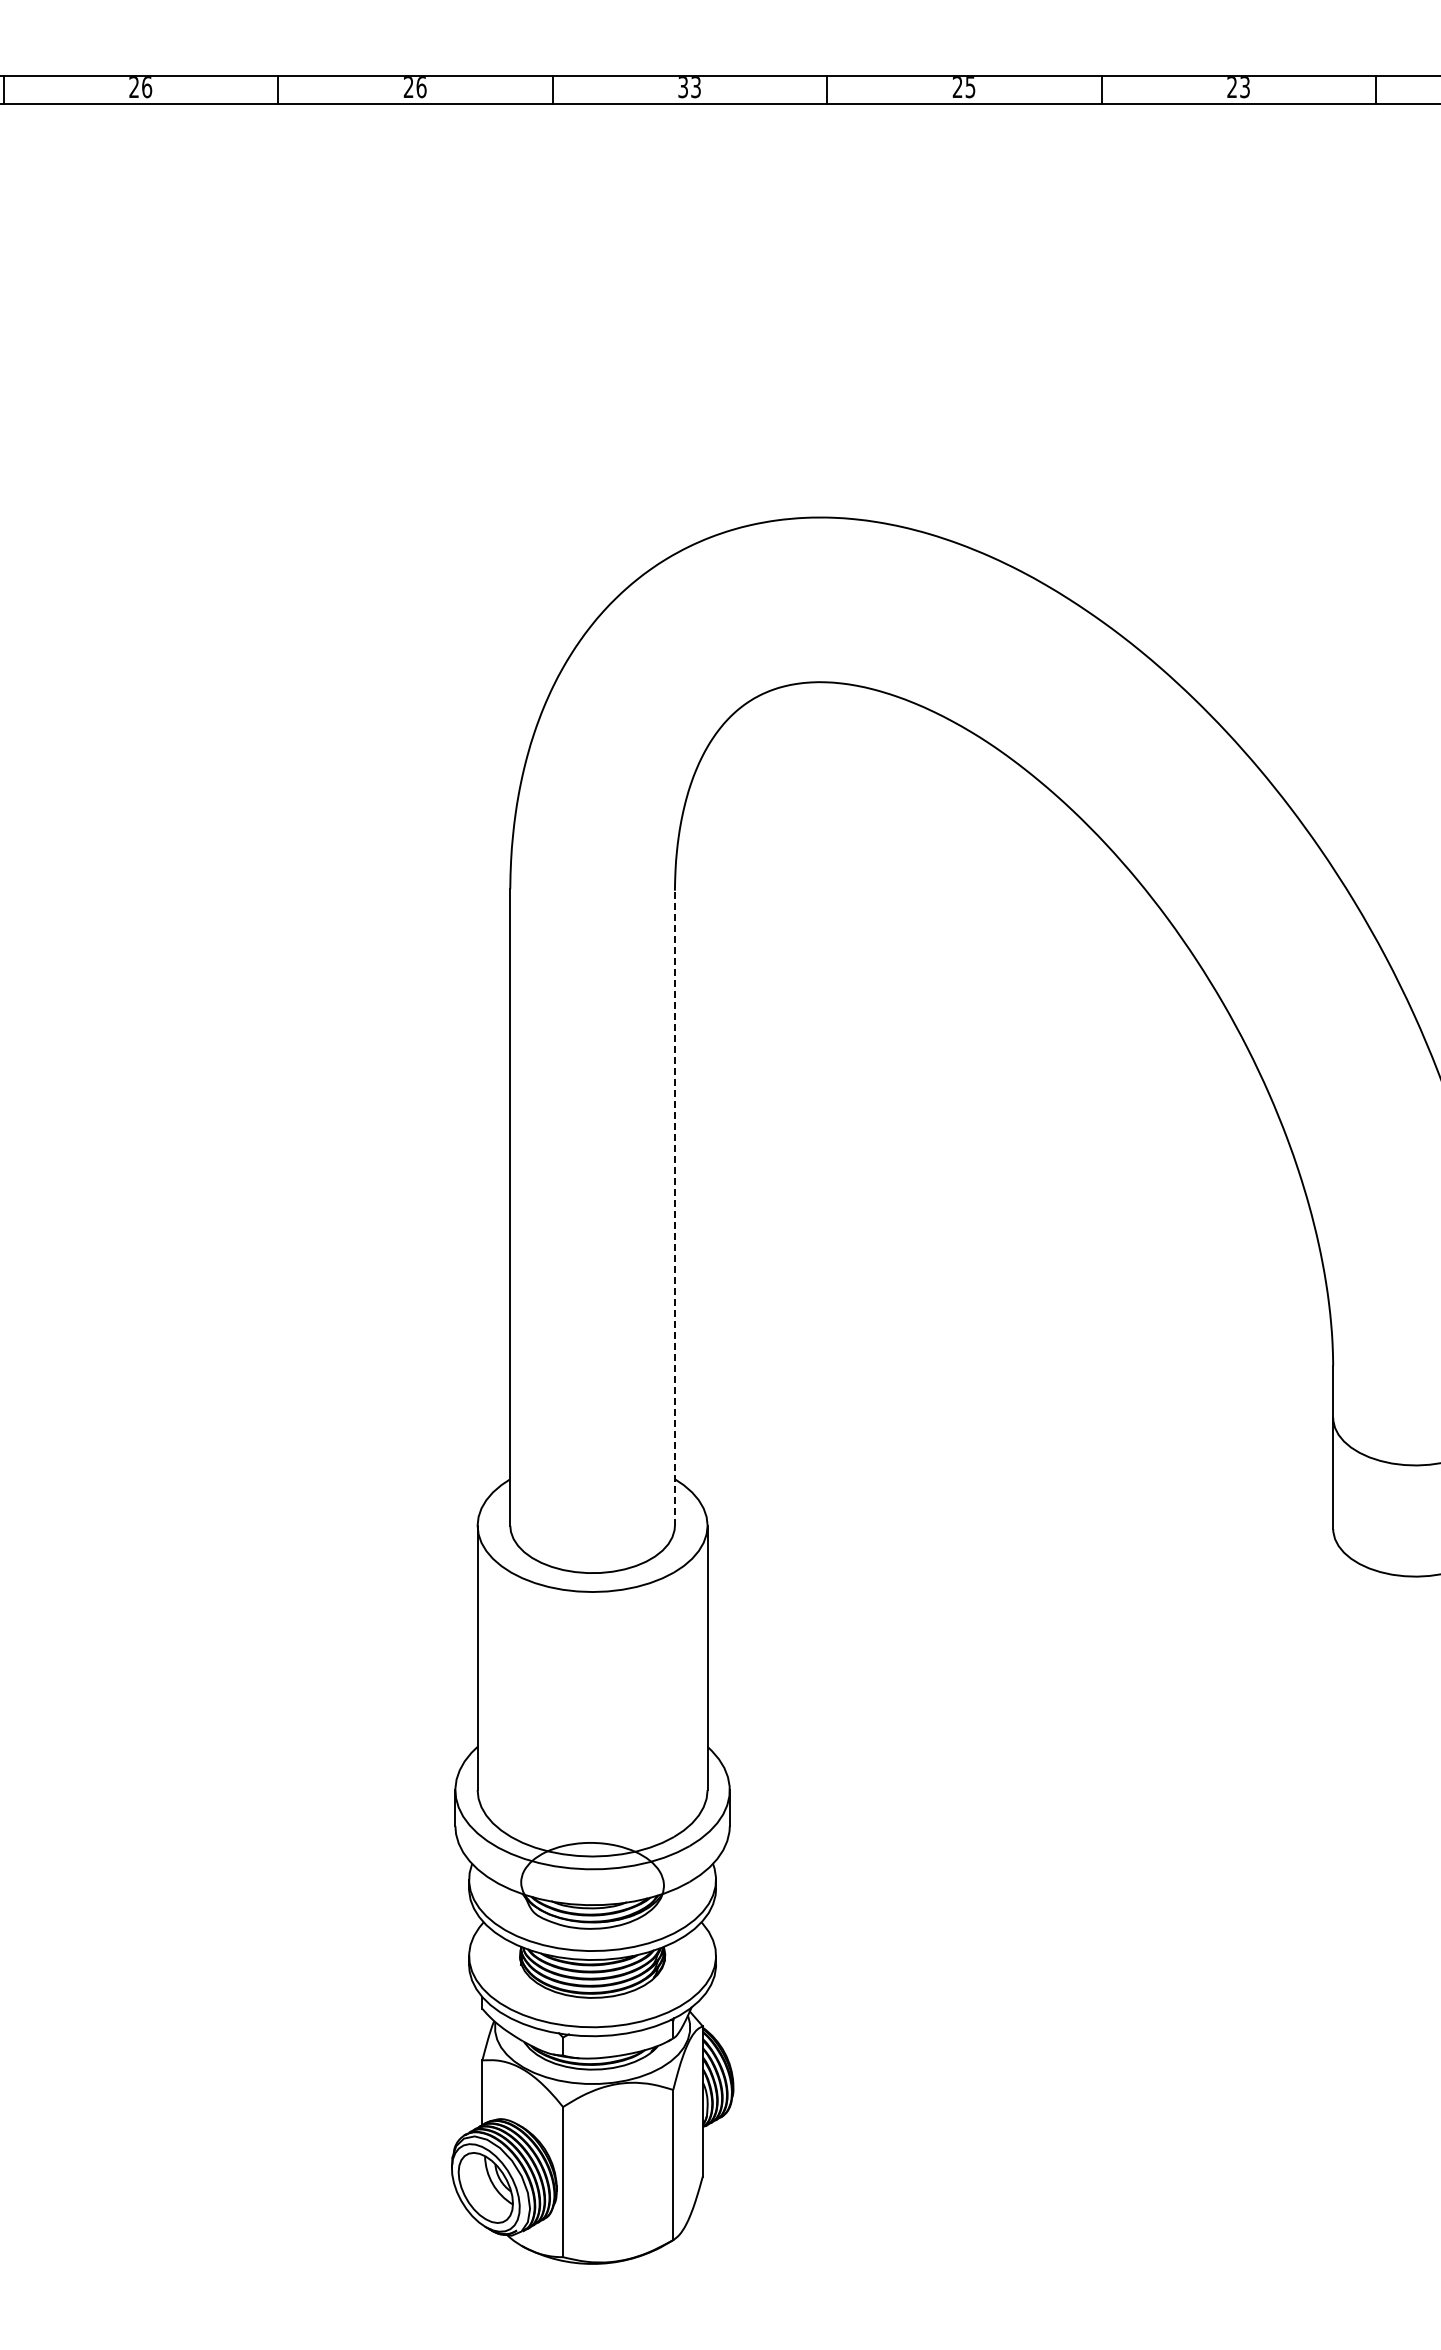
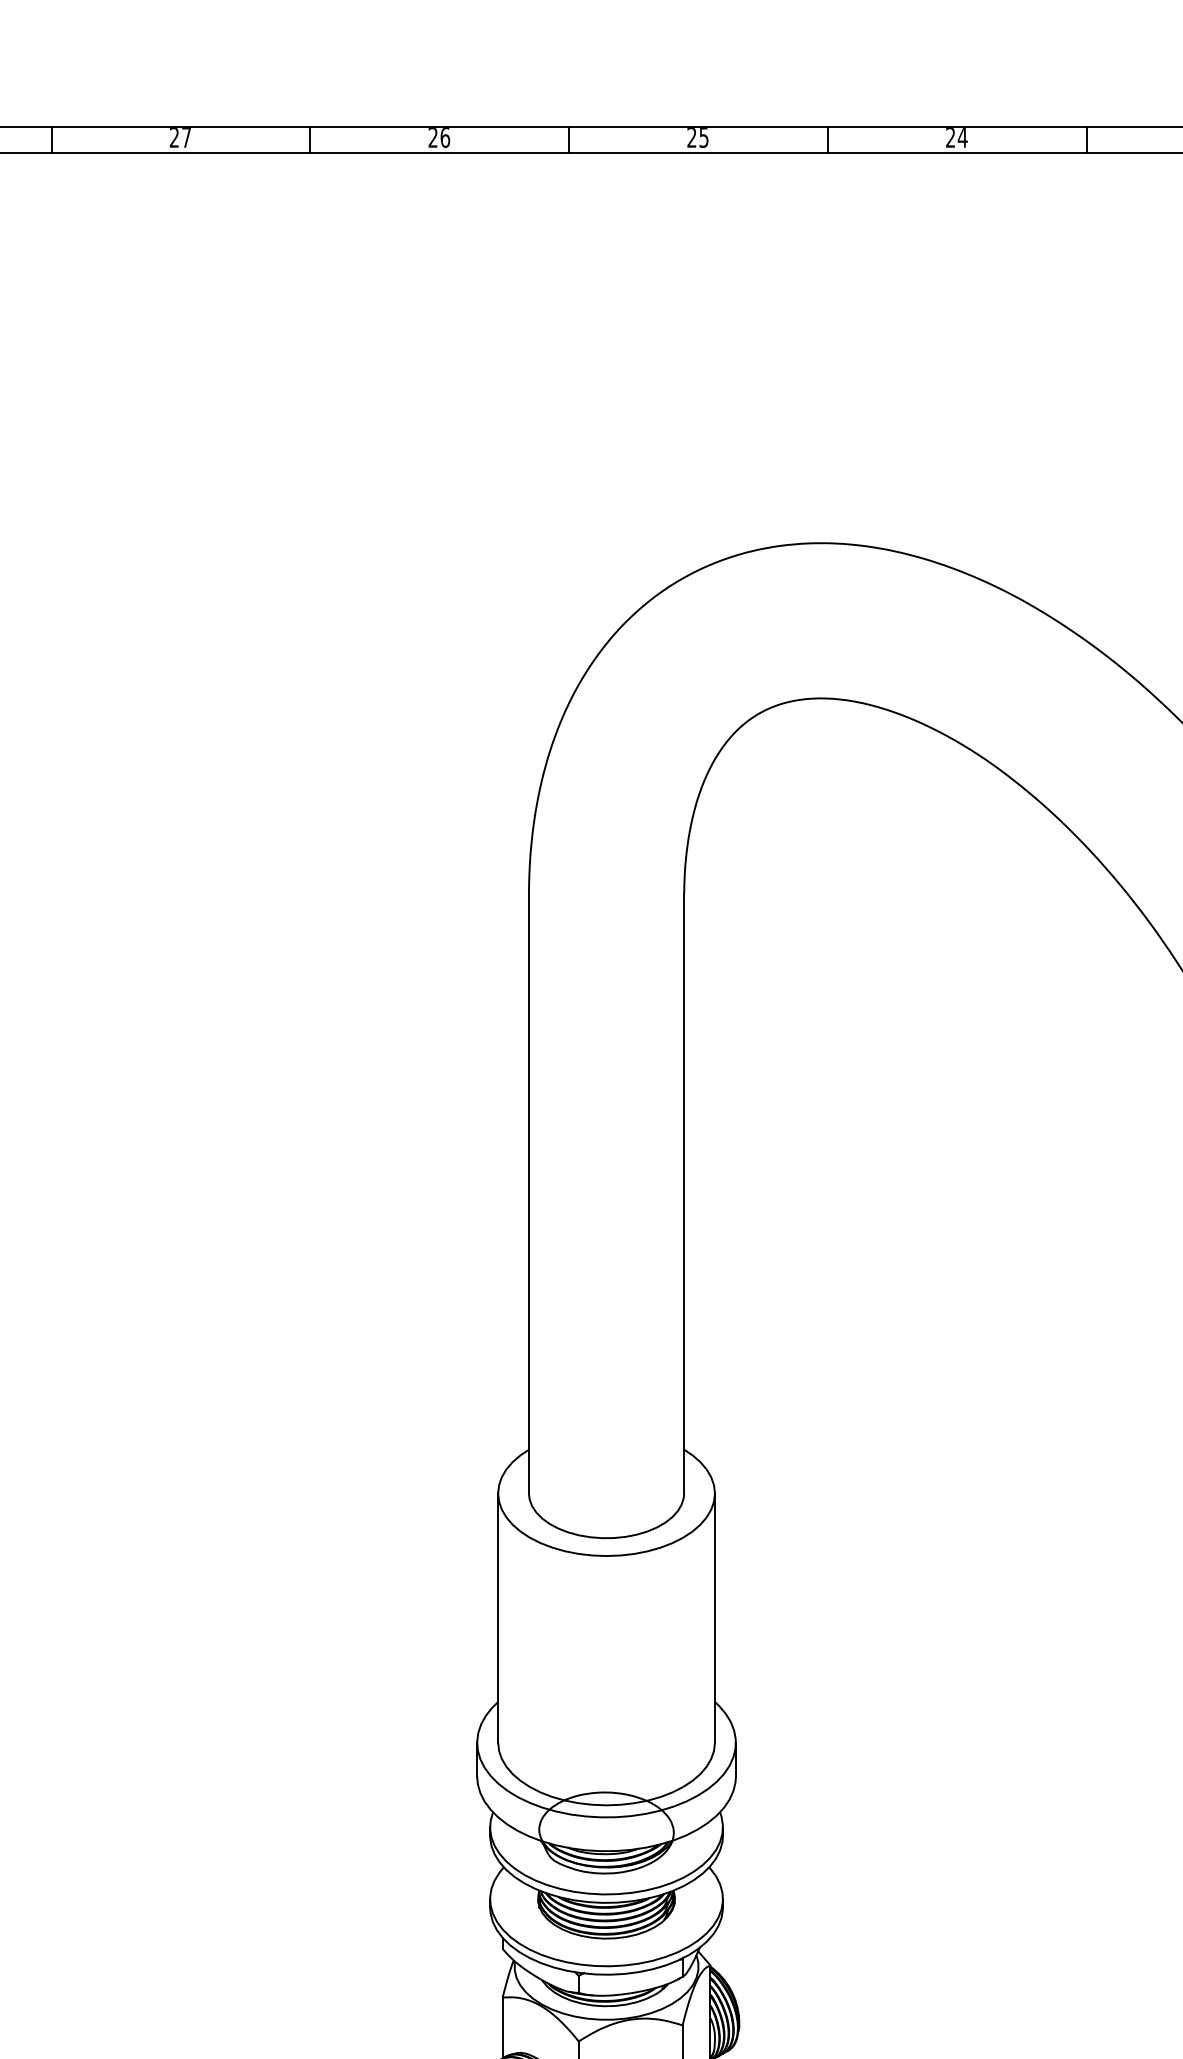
text: (147, 87) -> (187, 137), 26 -> 27
text: (689, 87) -> (697, 137), 33 -> 25
text: (970, 87) -> (962, 137), 25 -> 24
line: (674, 1208) -> (683, 1194), dashed -> solid

